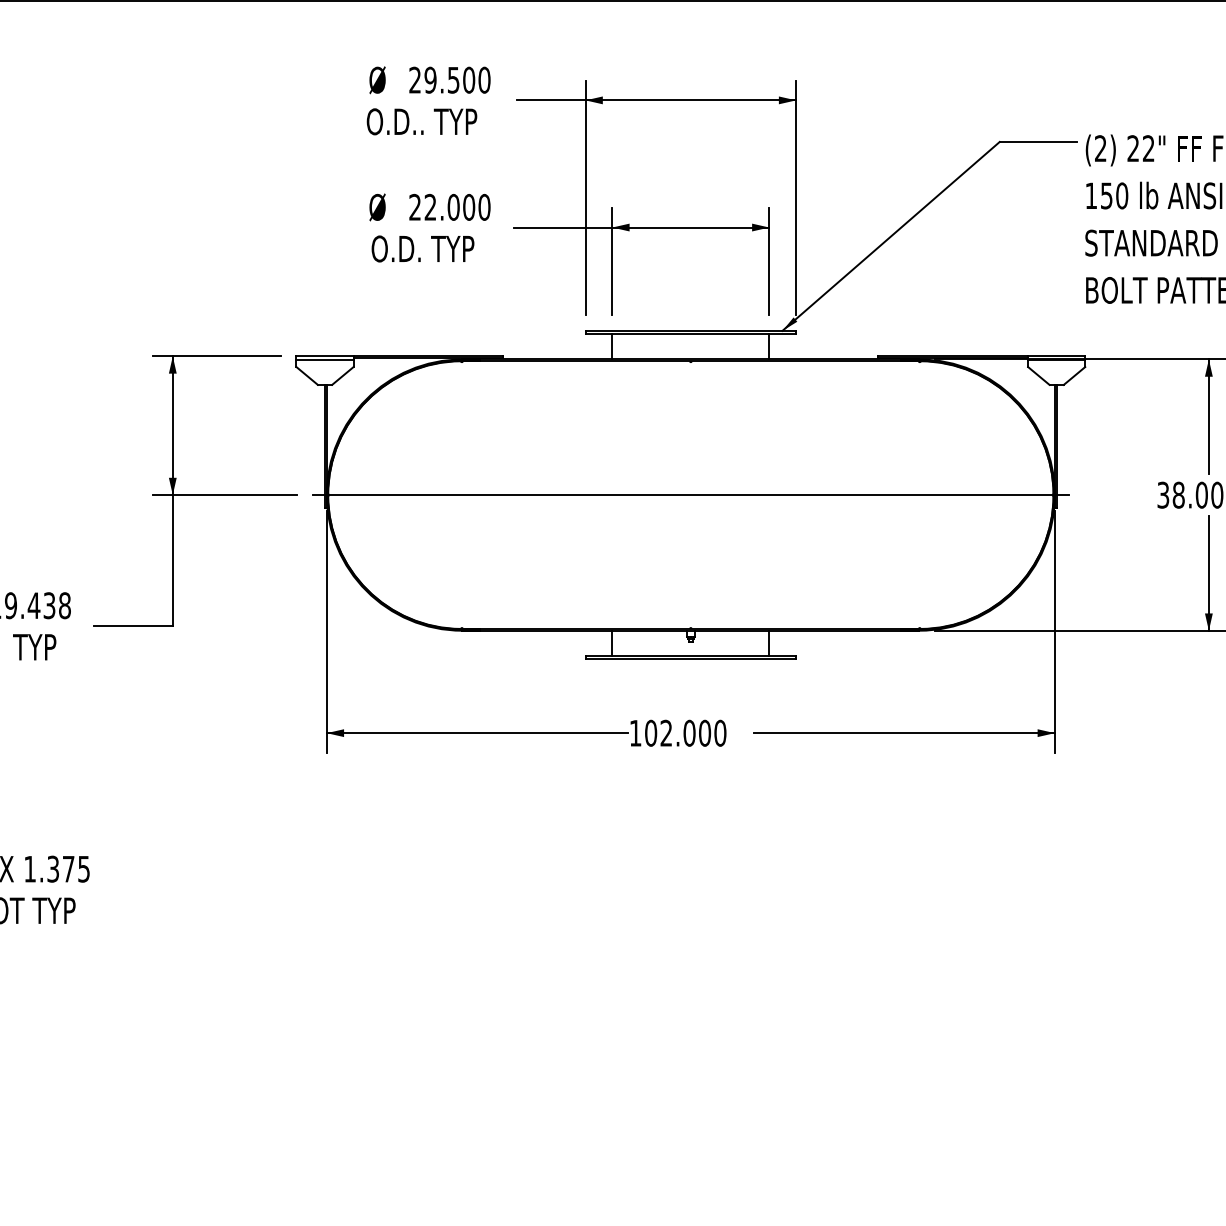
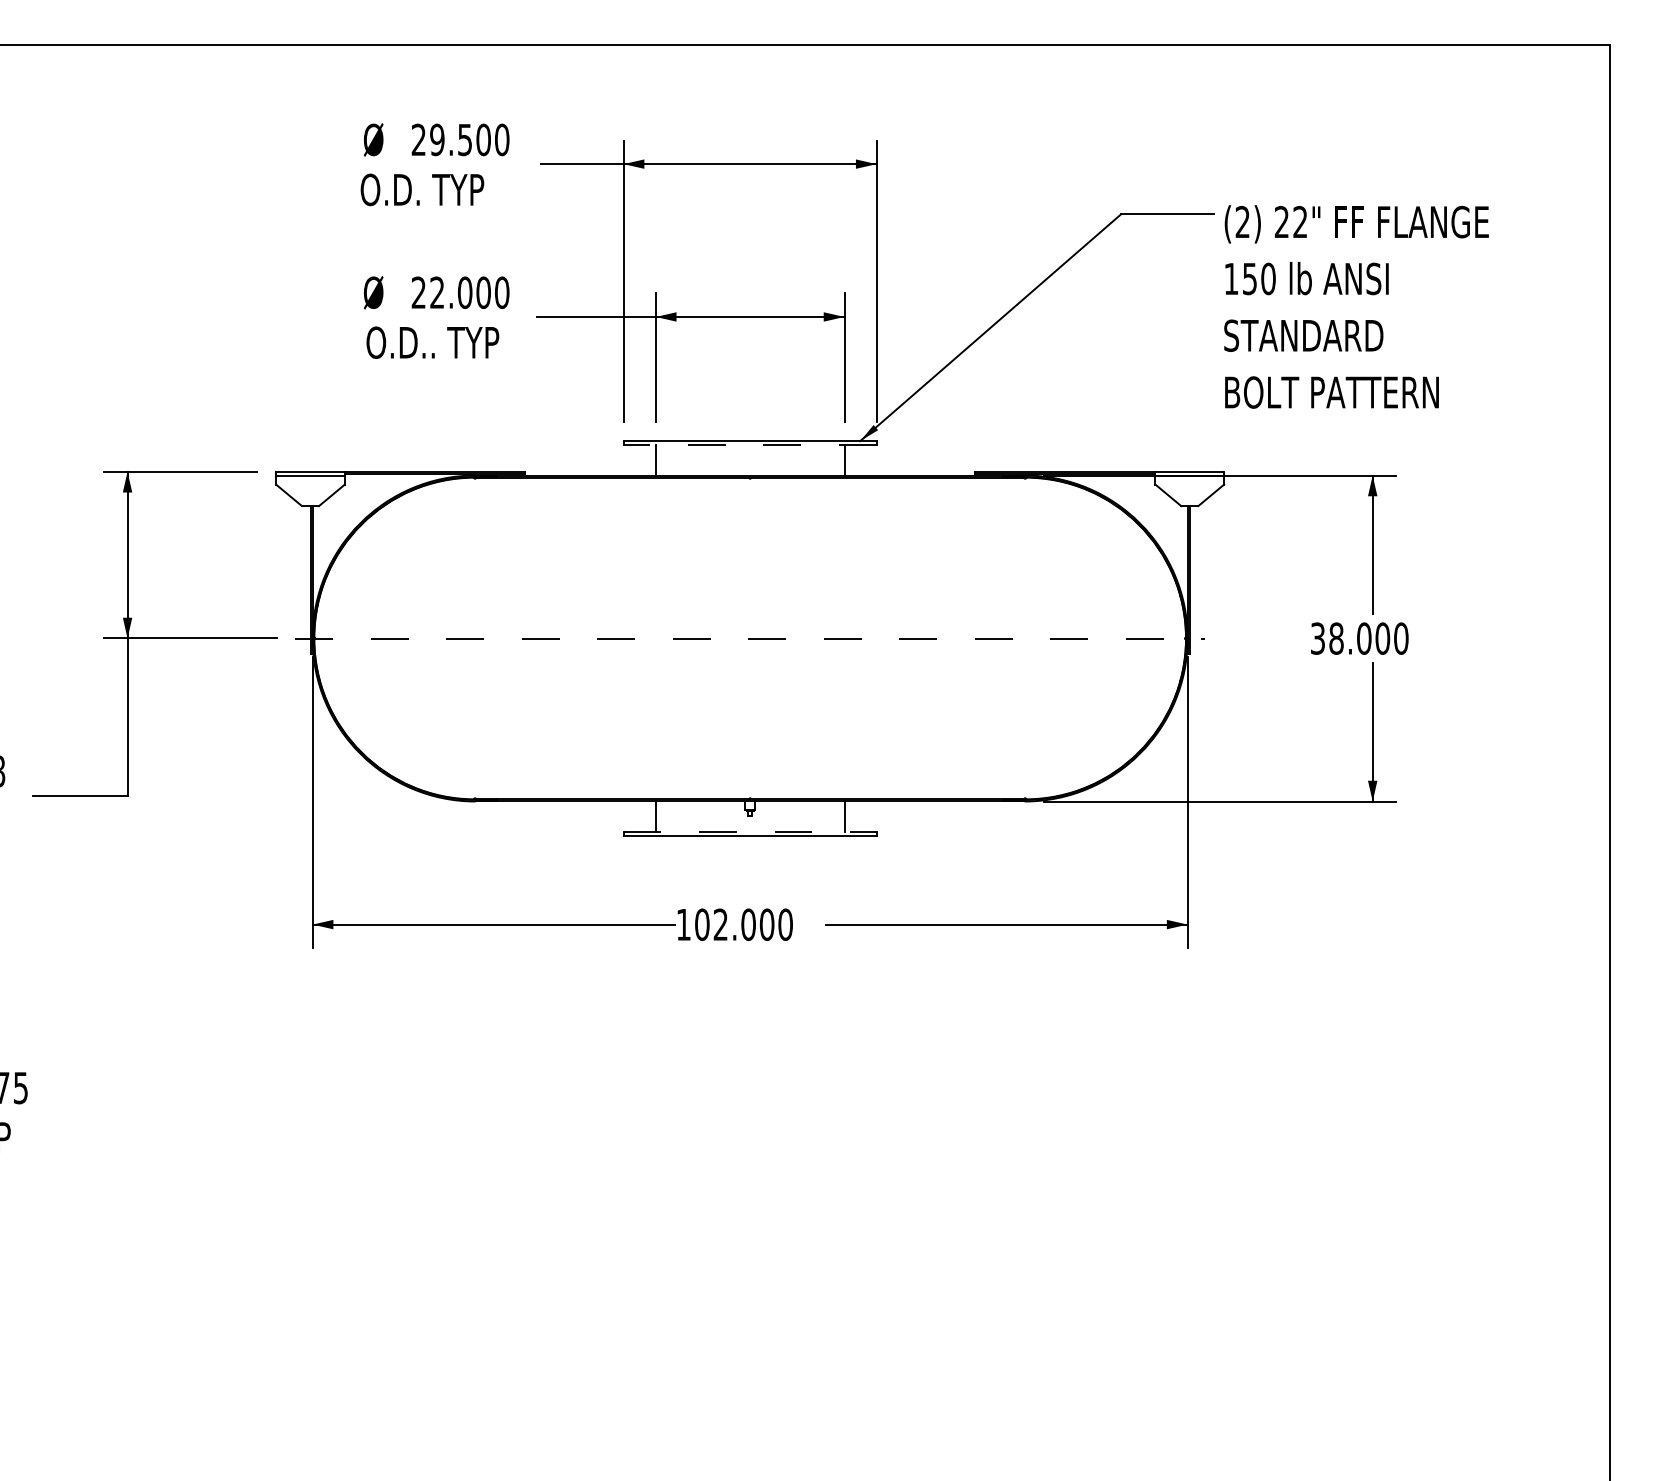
text: (449, 121) -> (459, 189), O.D.. TYP -> O.D. TYP
text: (454, 248) -> (465, 342), O.D. TYP -> O.D.. TYP
line: (691, 334) -> (750, 445), solid -> dashed
line: (691, 495) -> (750, 638), solid -> dashed
line: (691, 655) -> (750, 831), solid -> dashed

